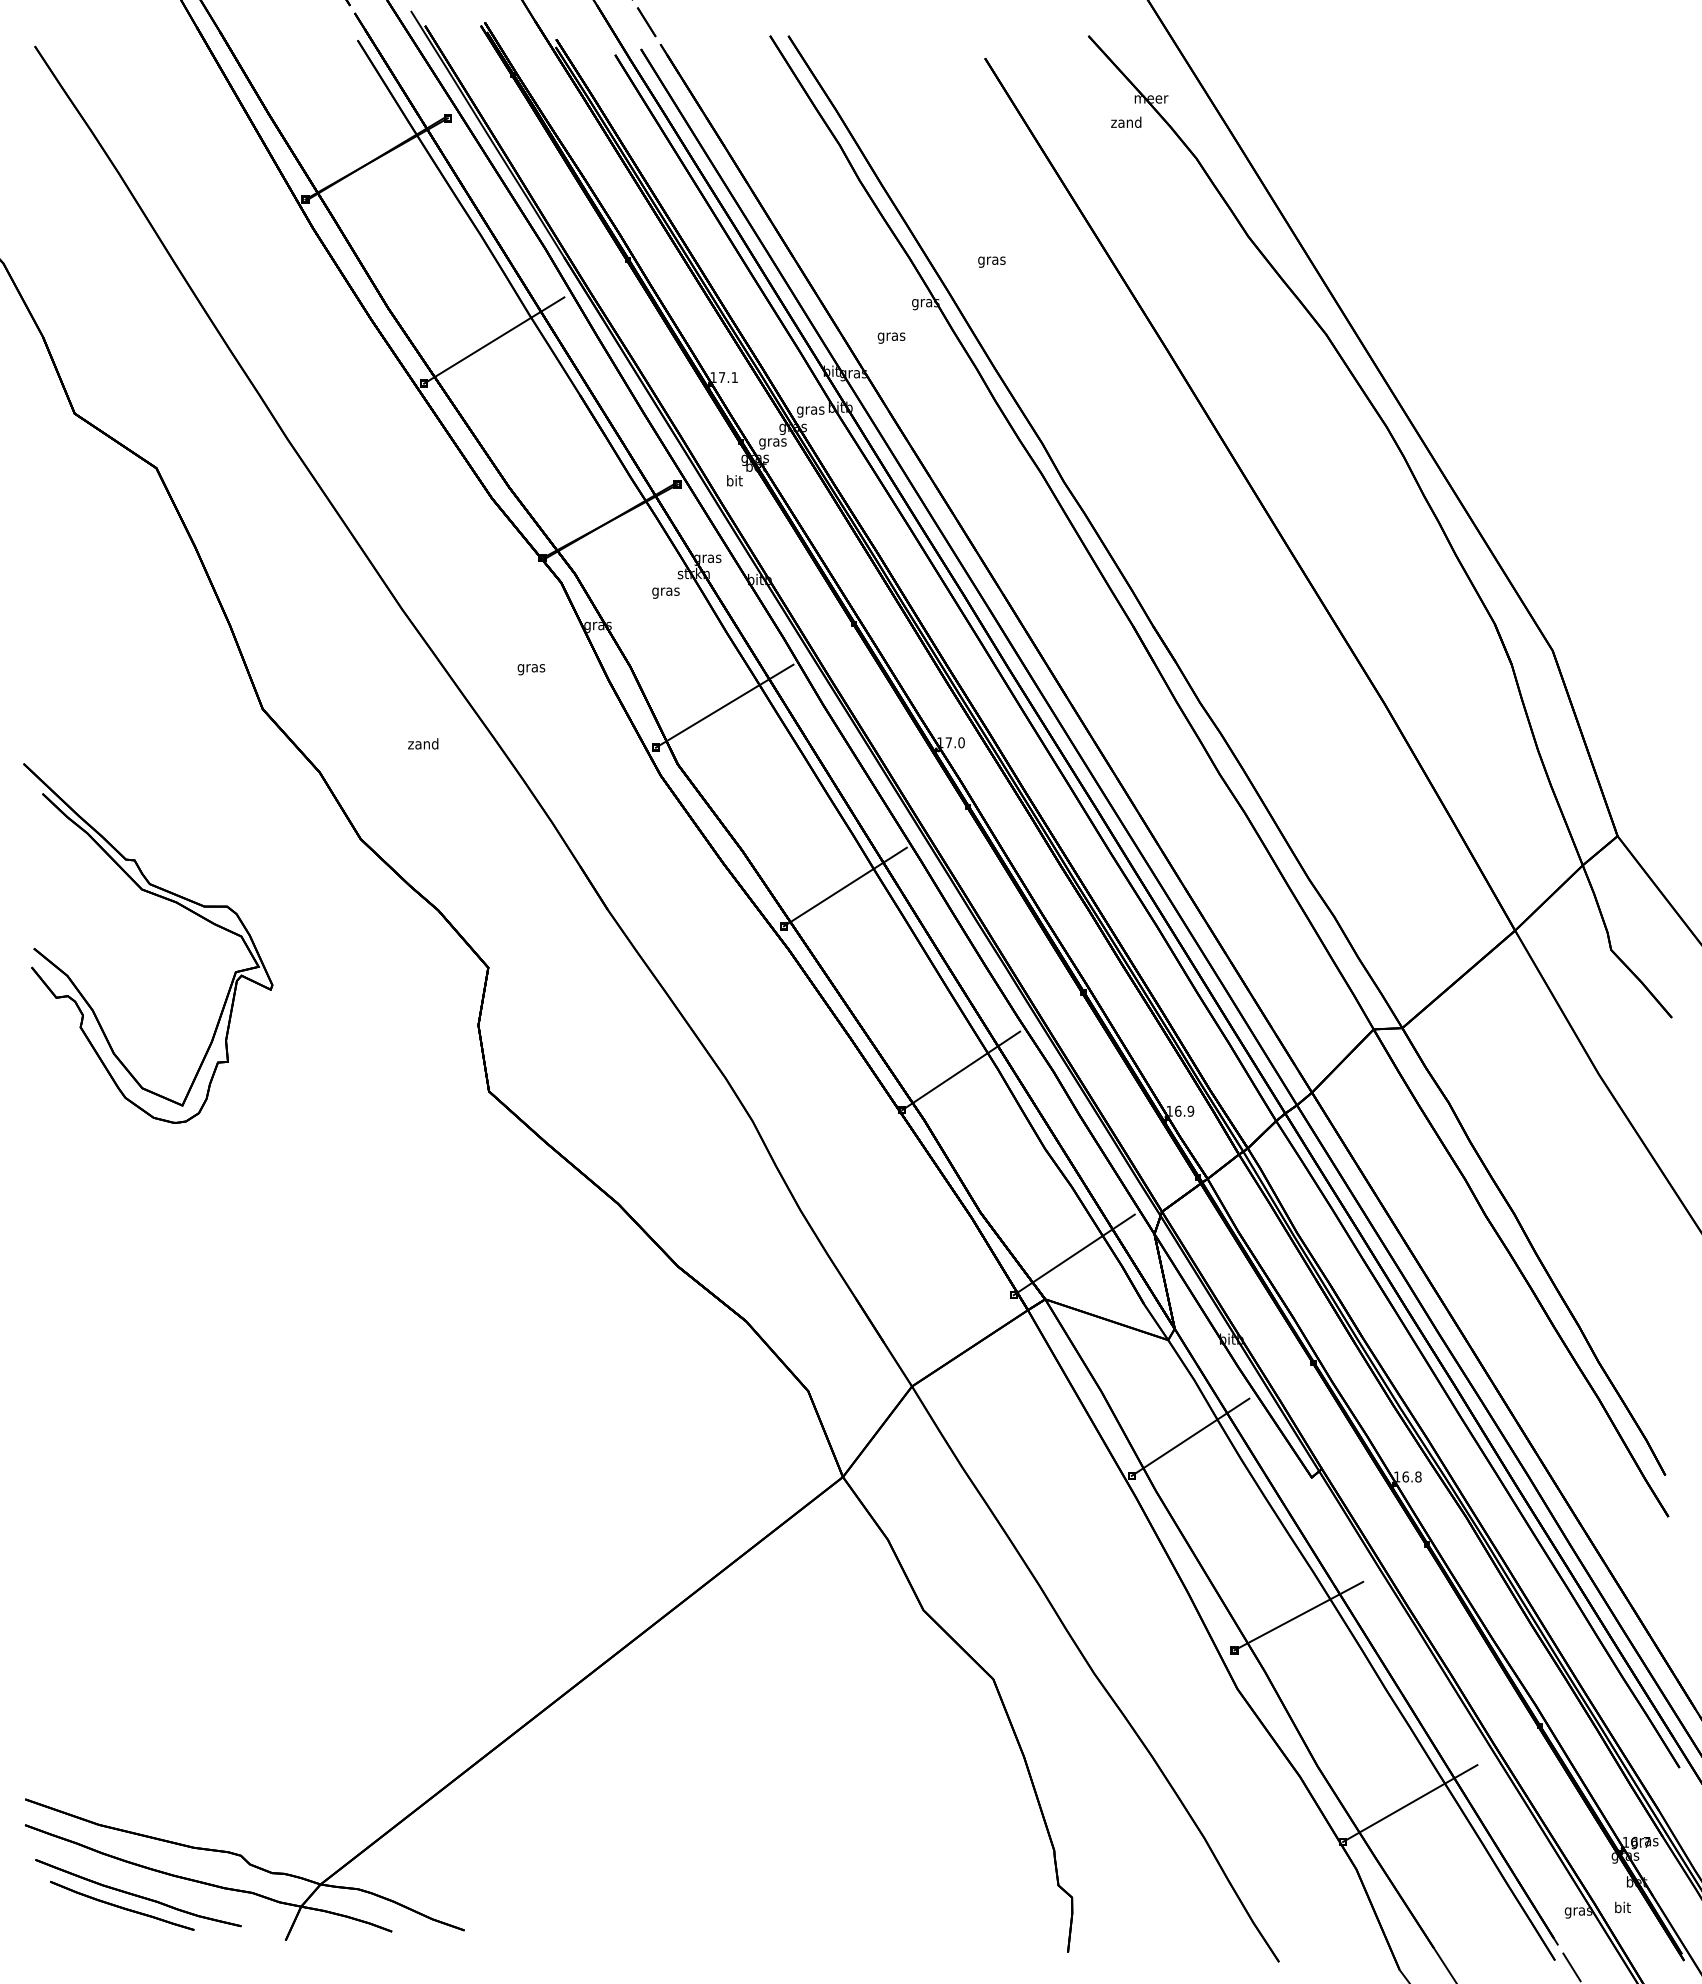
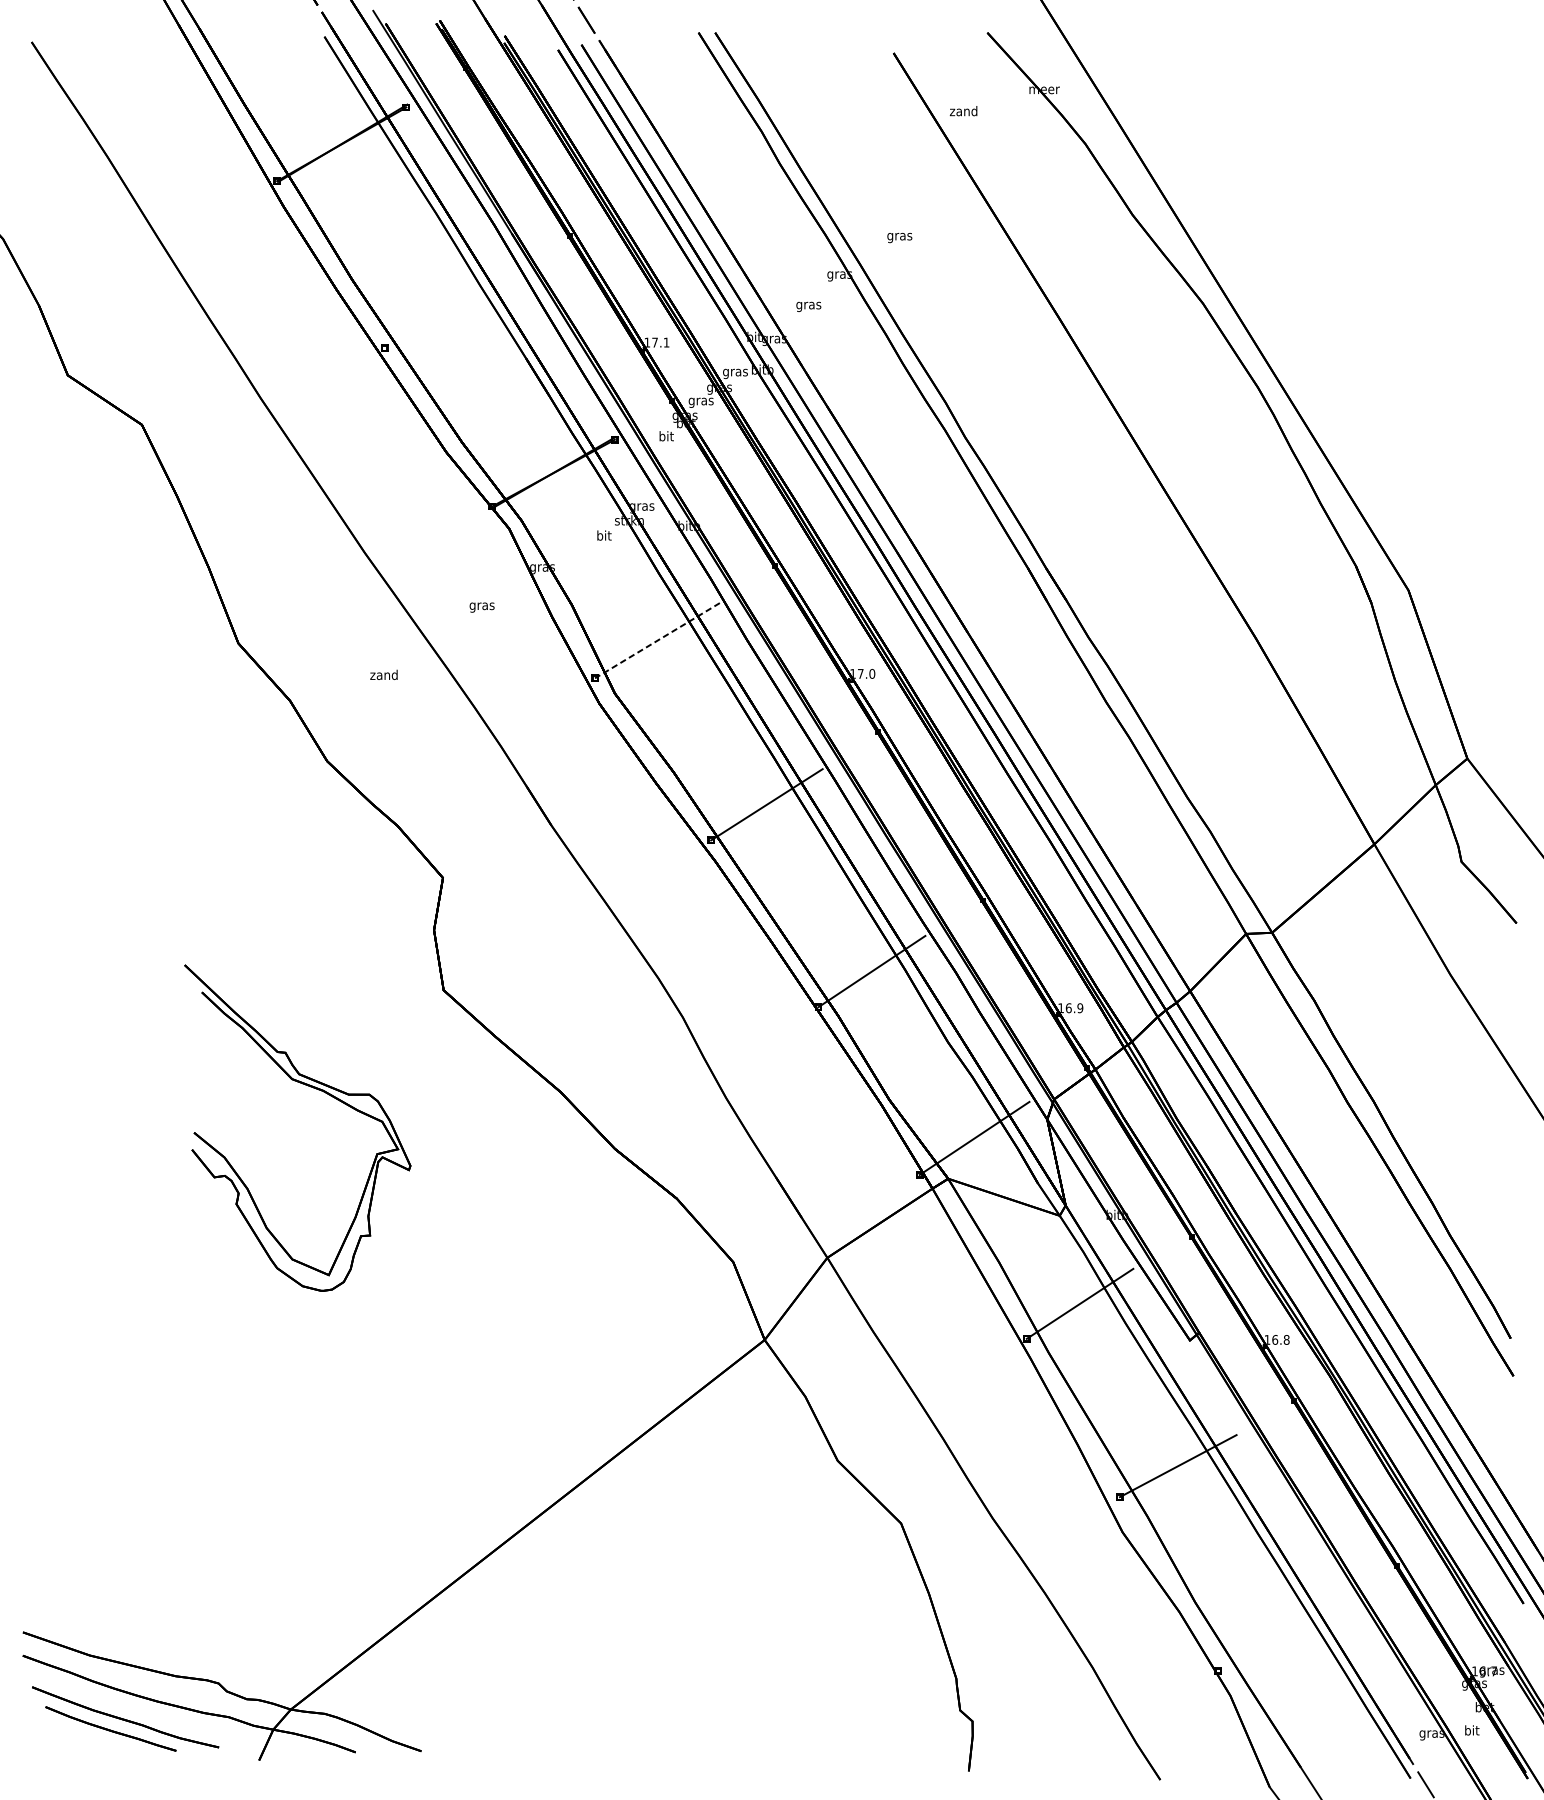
text: (1126, 121) -> (963, 110), moved
line: (494, 340) -> (448, 309), removed
text: (665, 591) -> (603, 536), gras -> bit
line: (724, 706) -> (657, 641), solid -> dashed
part: (167, 900) -> (315, 1089), moved
line: (1410, 1803) -> (1279, 1636), removed

